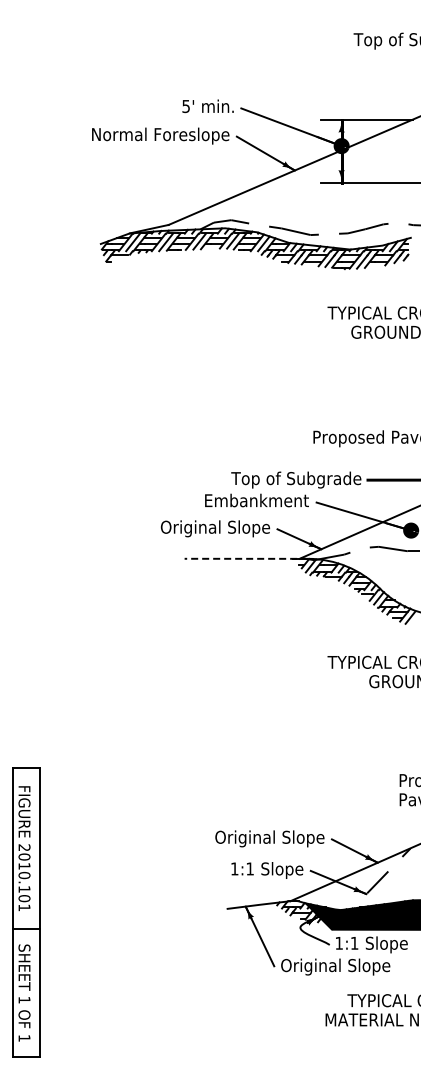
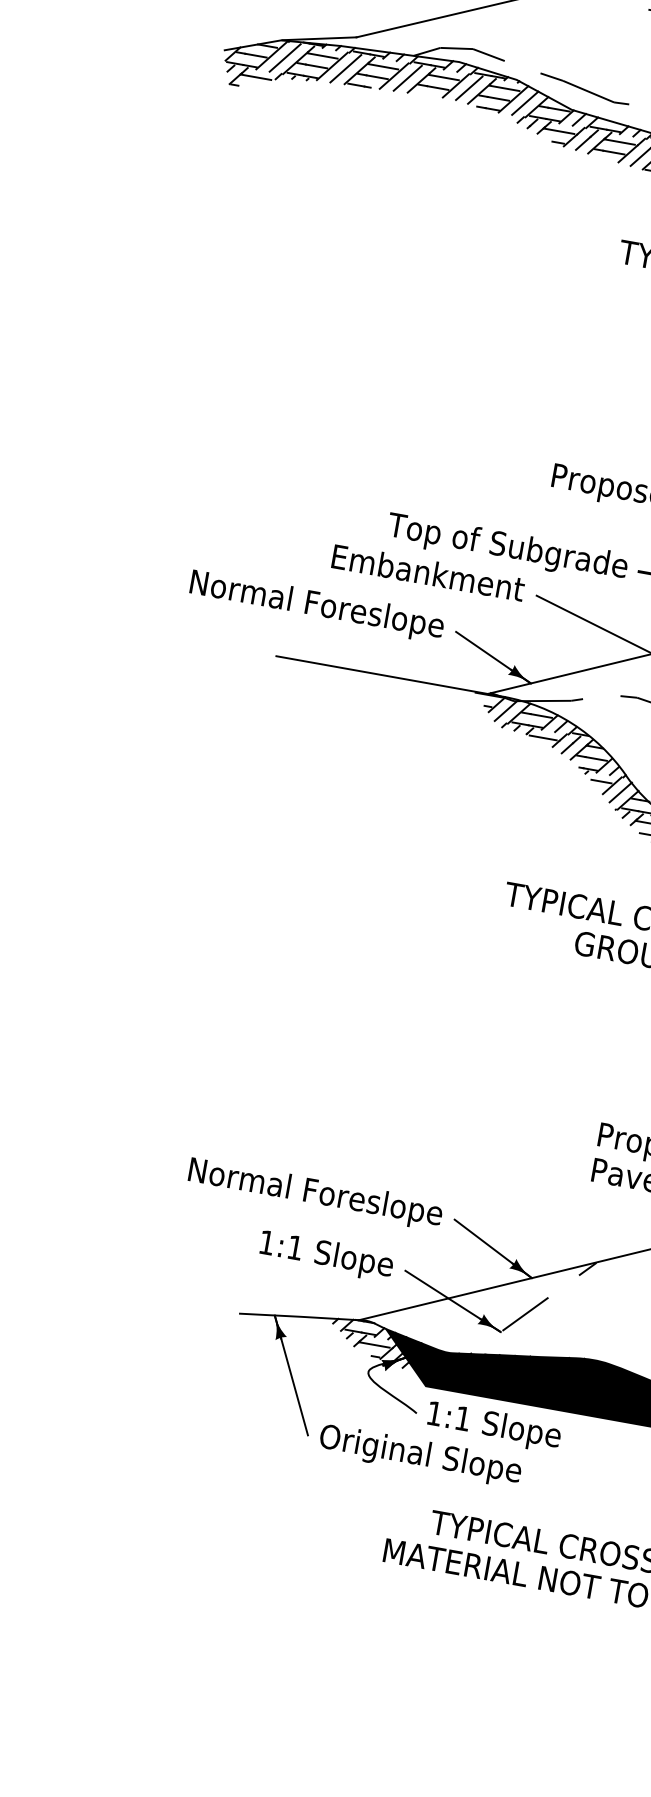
text: (184, 528) -> (286, 600), Original Slope -> Normal Foreslope
line: (246, 558) -> (390, 675), dashed -> solid
text: (238, 838) -> (283, 1187), Original Slope -> Normal Foreslope

